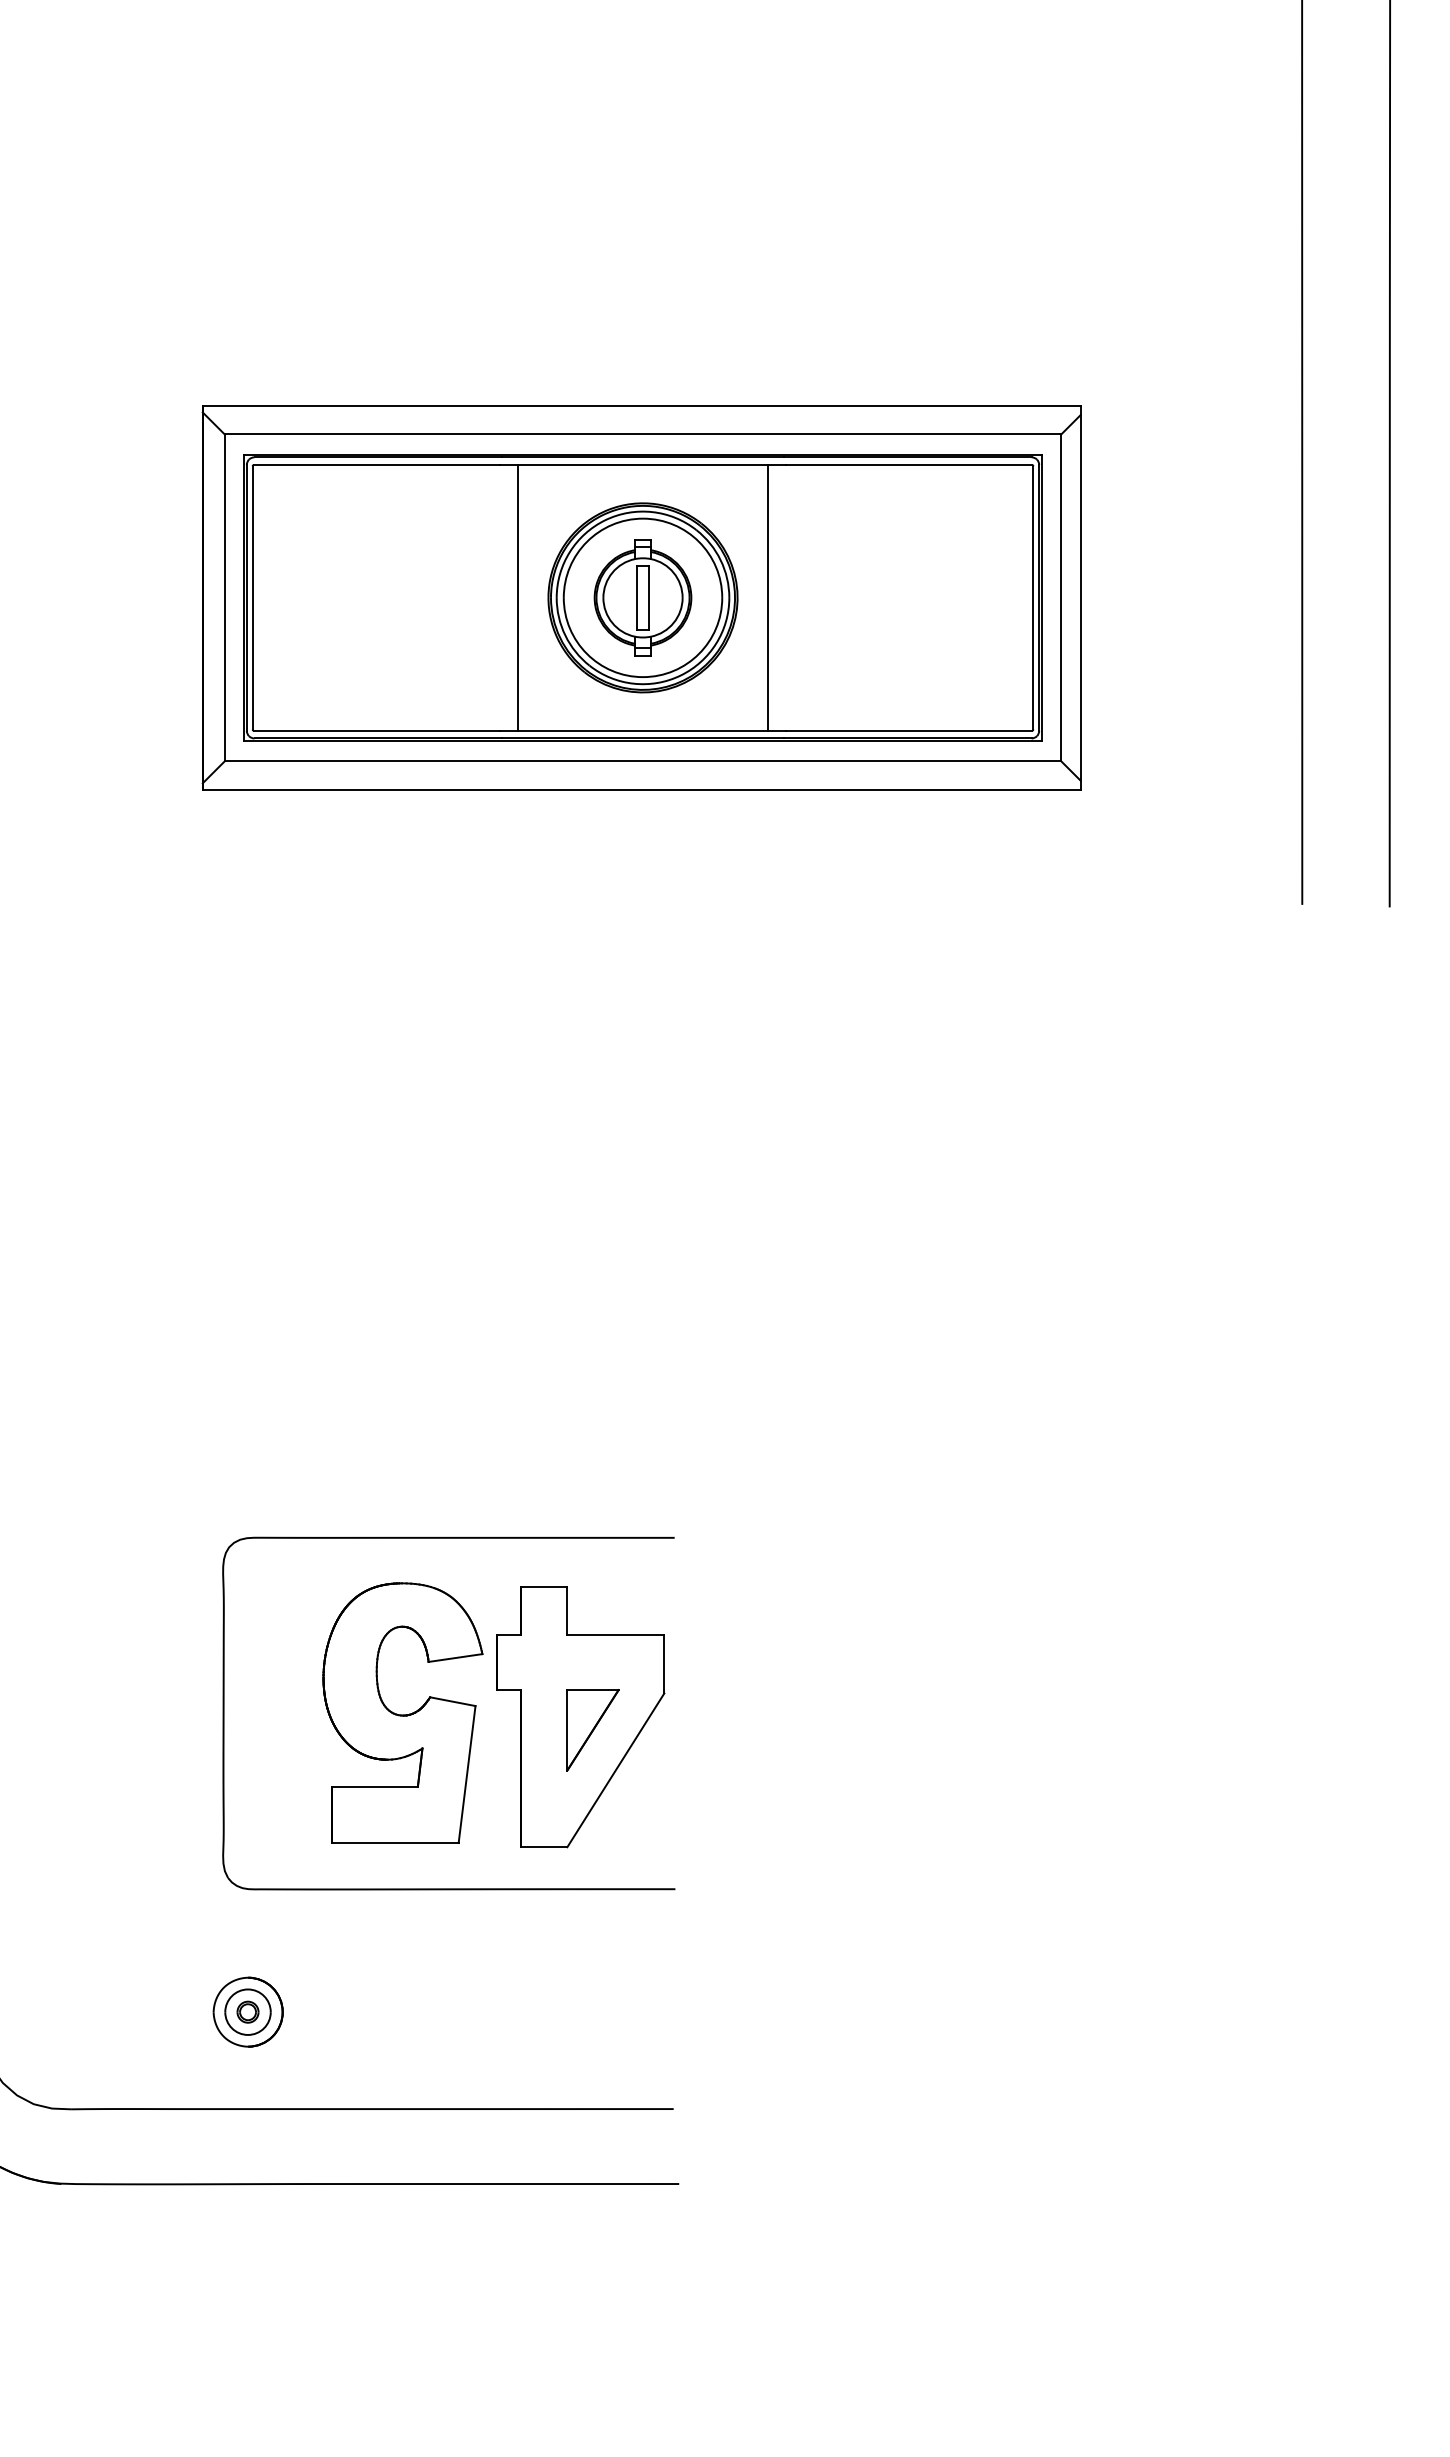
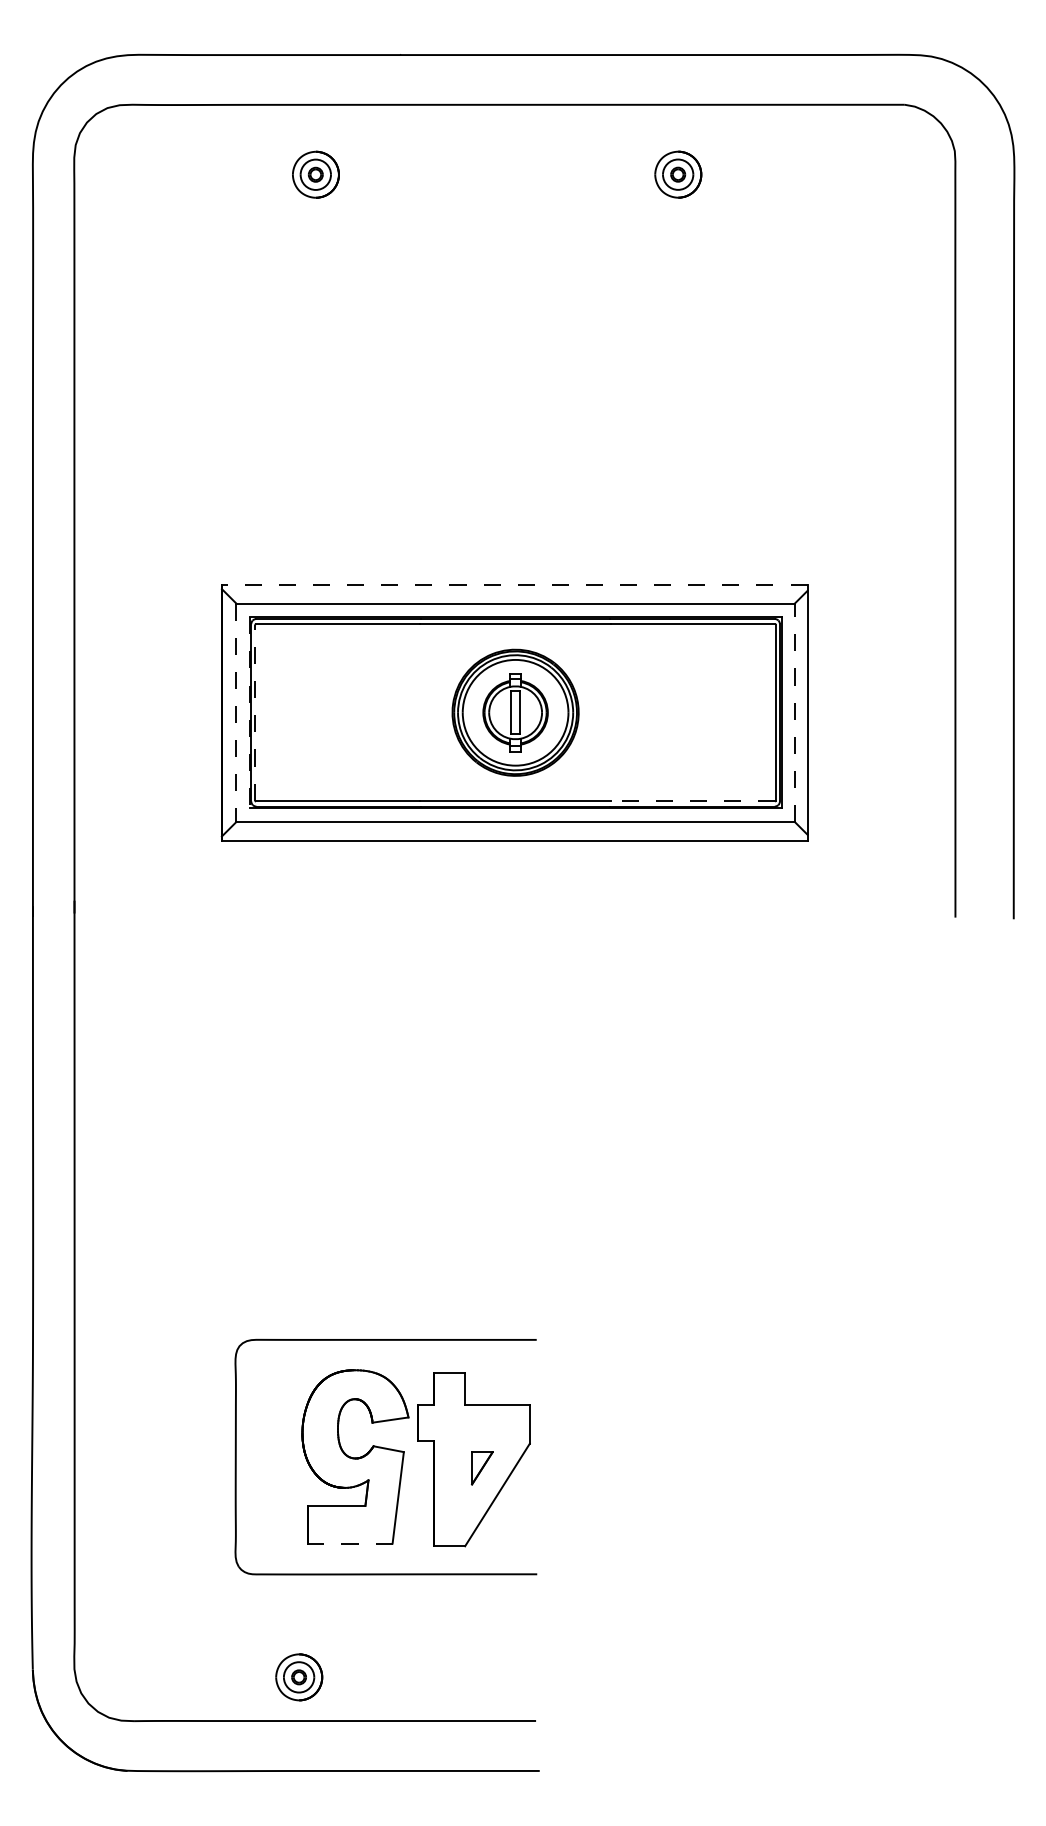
line: (641, 405) -> (514, 584), solid -> dashed
line: (253, 597) -> (255, 712), solid -> dashed
line: (518, 597) -> (432, 712), removed
line: (768, 597) -> (599, 712), removed
line: (1061, 597) -> (794, 712), solid -> dashed
line: (224, 598) -> (236, 713), solid -> dashed
line: (244, 598) -> (249, 713), solid -> dashed
line: (908, 730) -> (692, 801), solid -> dashed
part: (593, 1730) -> (482, 1468), size x0.6
line: (394, 1843) -> (349, 1543), solid -> dashed
part: (248, 2012) -> (299, 1677), moved

